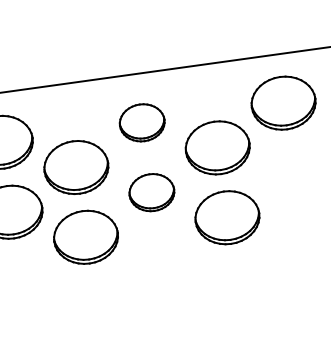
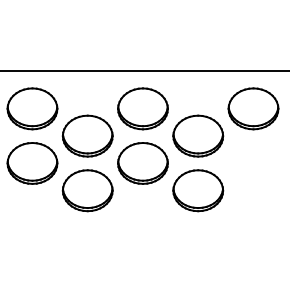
part: (141, 122) -> (142, 108), size x1.43
part: (151, 192) -> (142, 163), size x1.43

